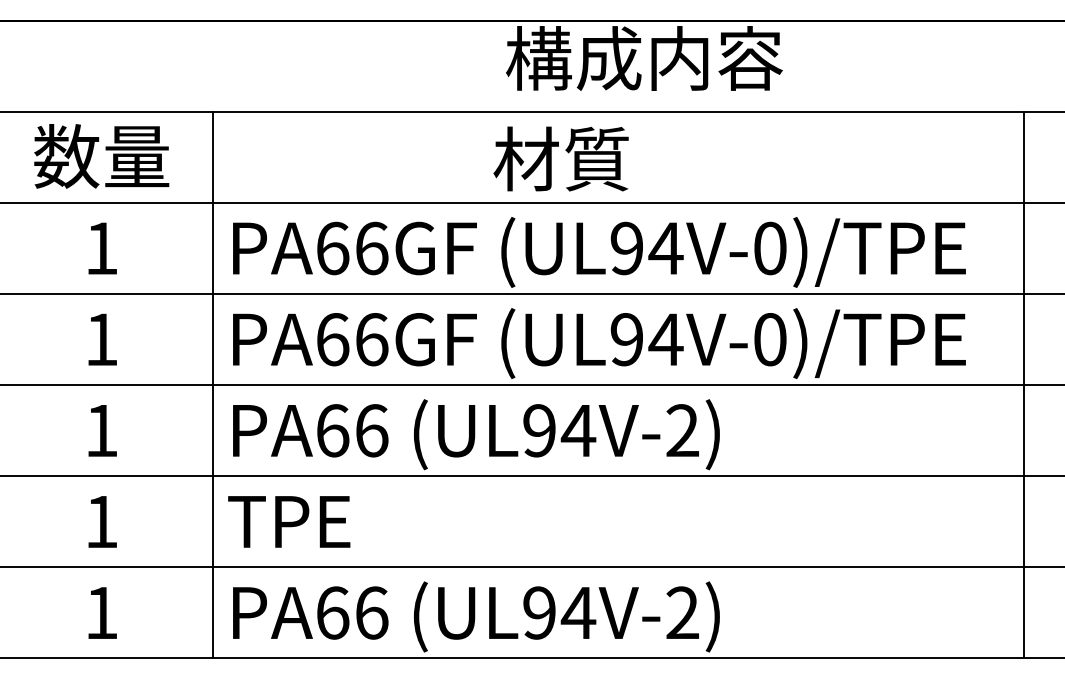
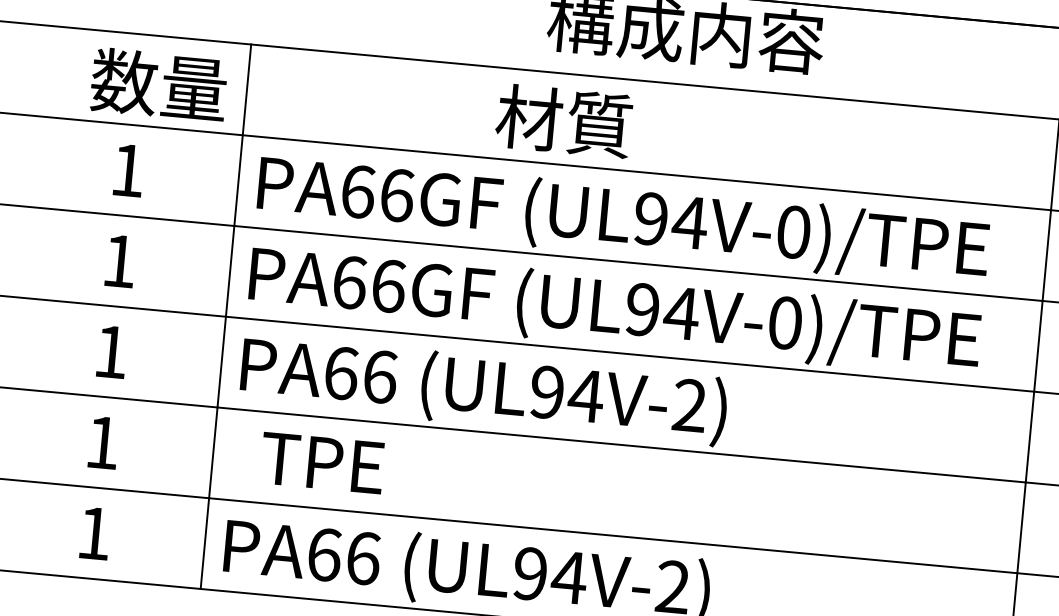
text: (101, 156) -> (158, 84), moved
text: (560, 158) -> (563, 120), moved
text: (289, 521) -> (322, 462), moved

